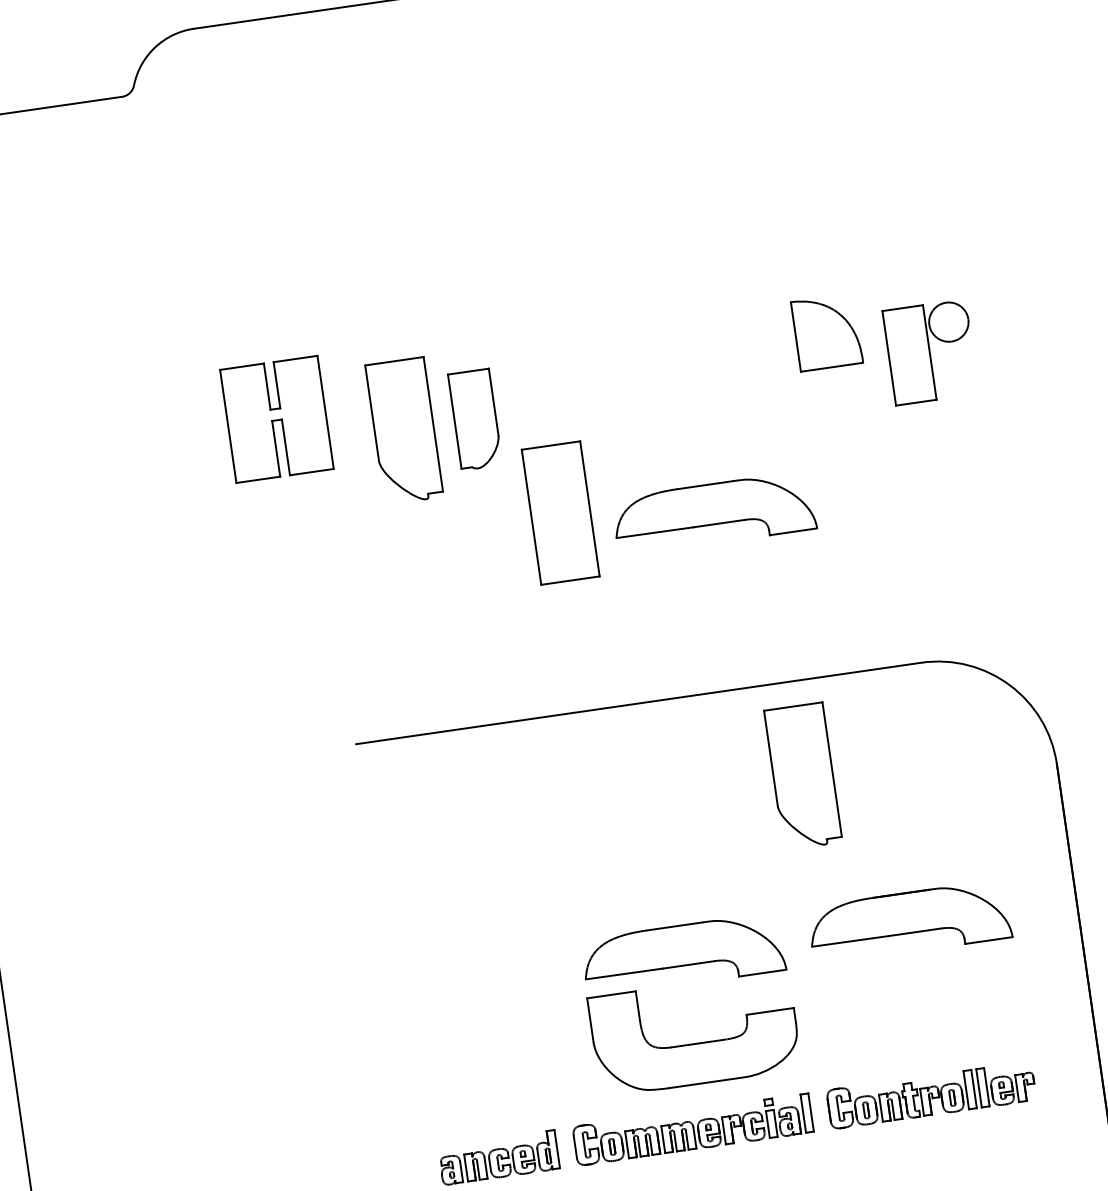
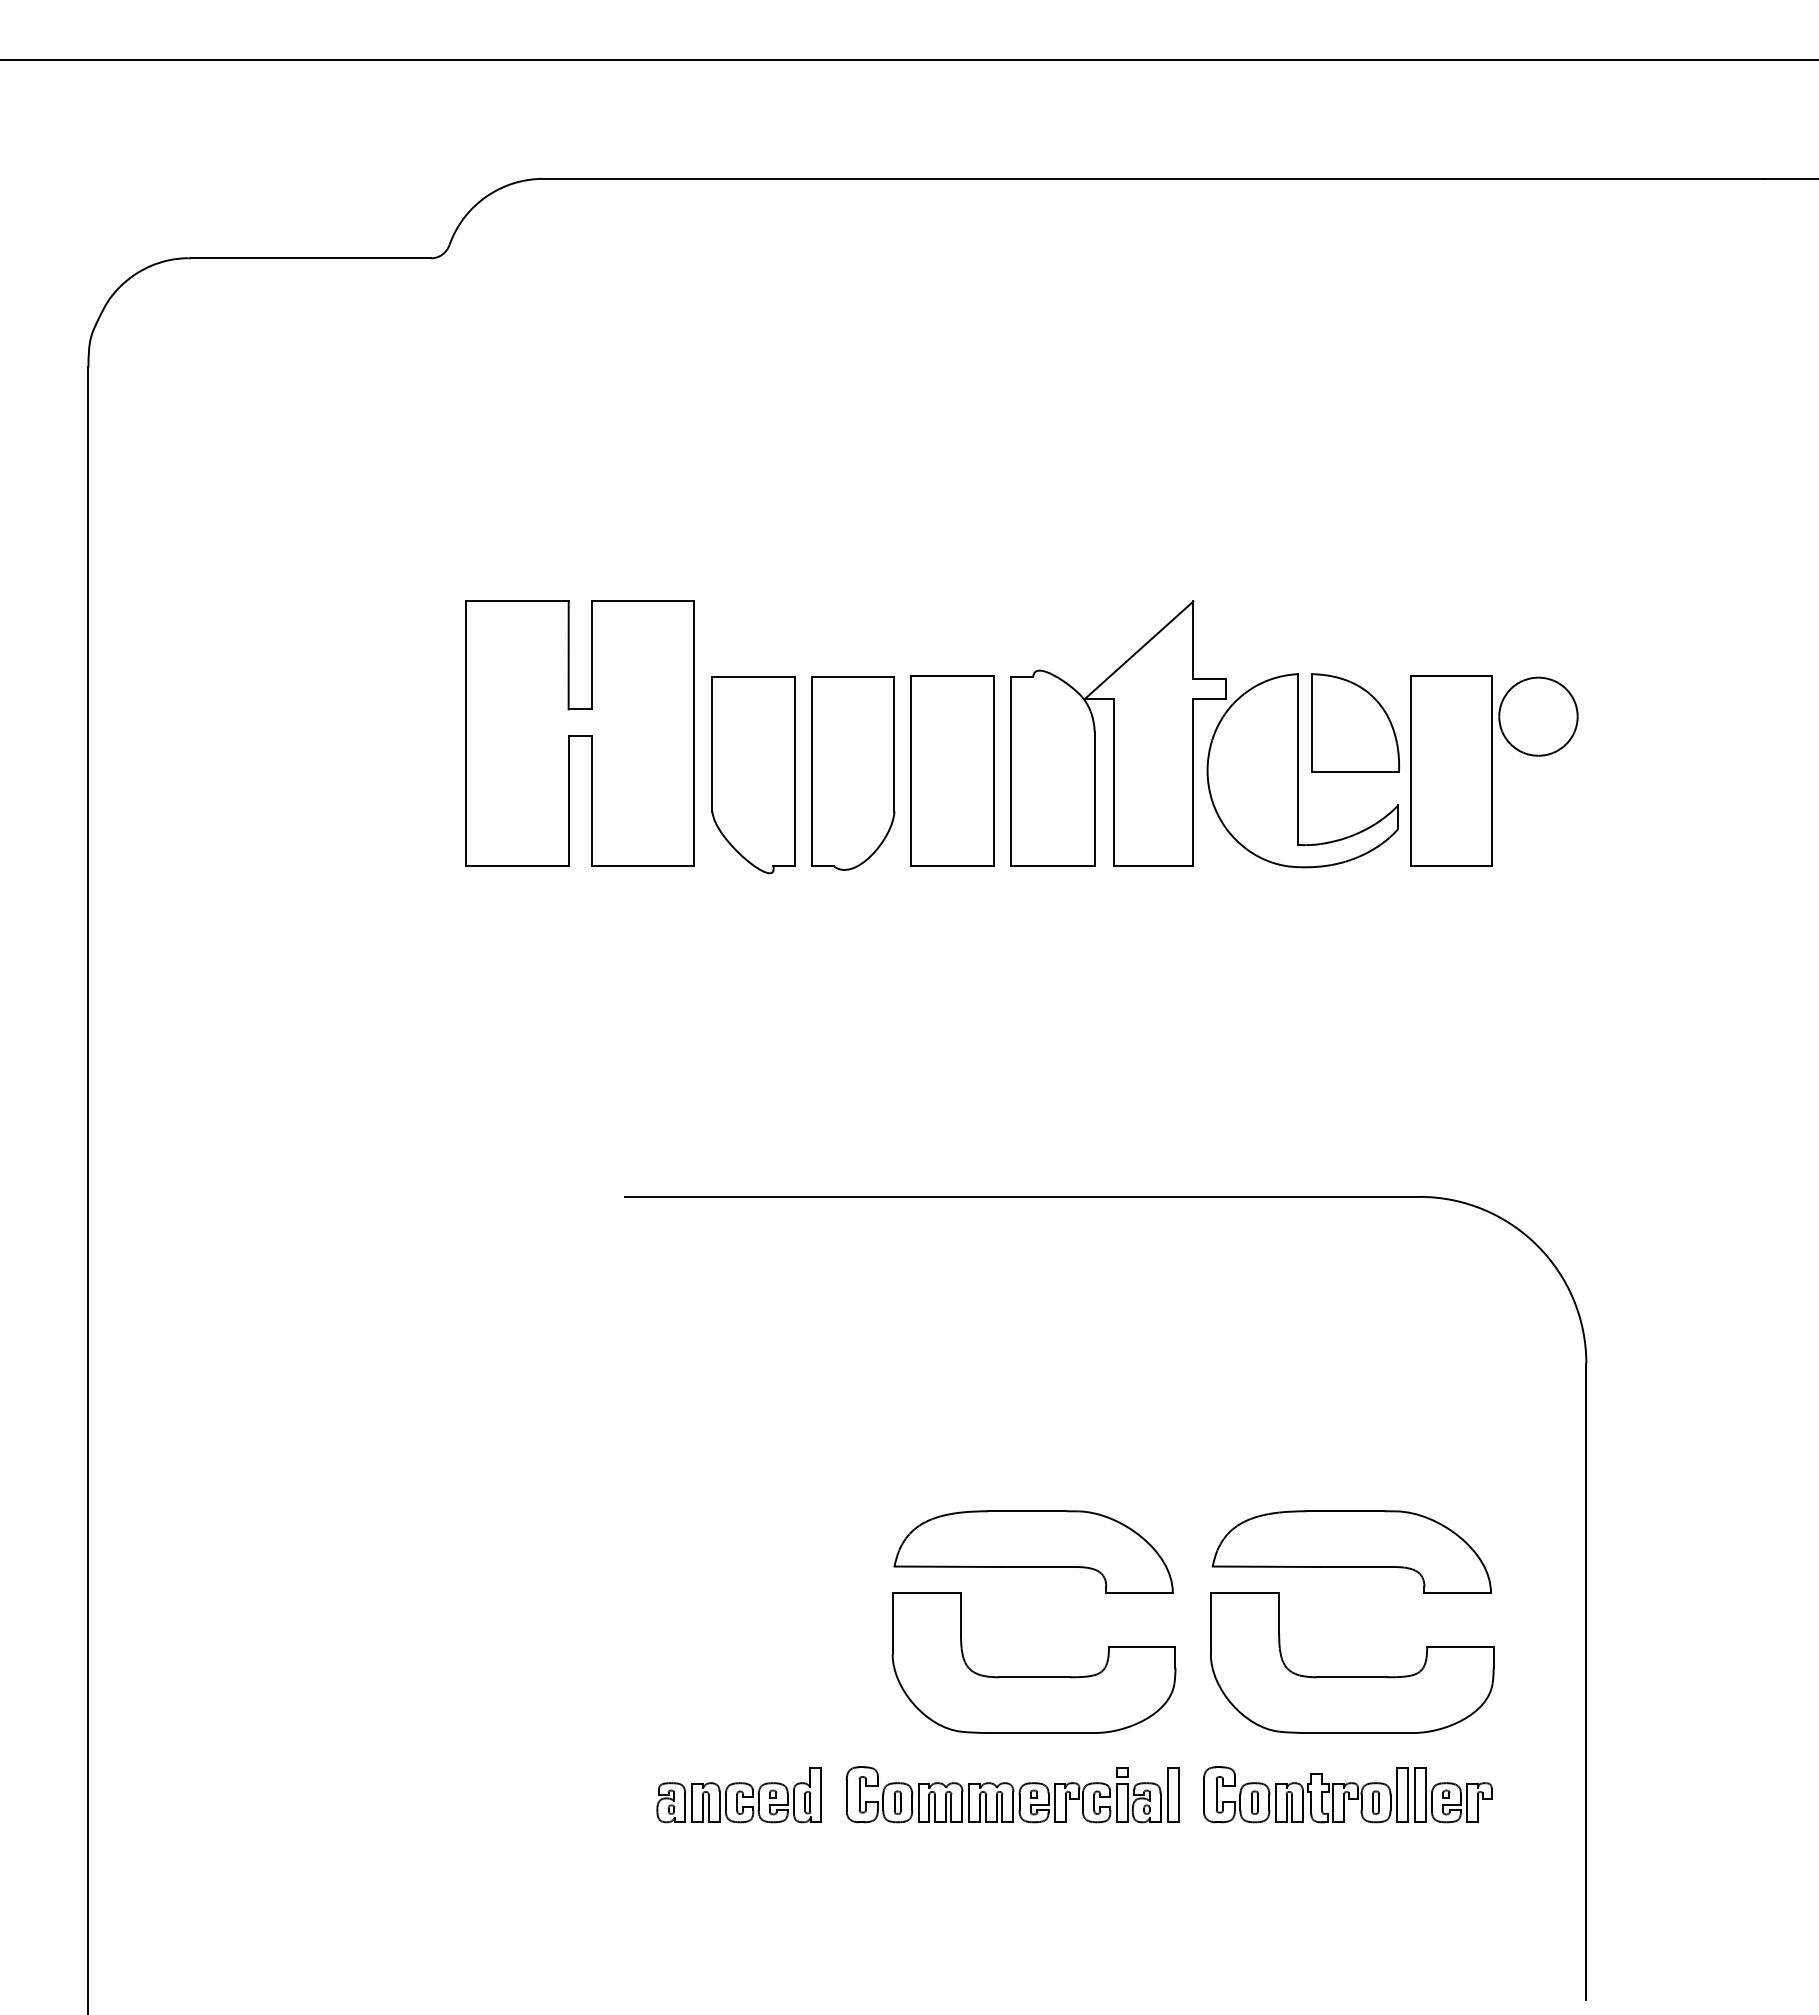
part: (930, 351) -> (1494, 770), size x1.43
part: (726, 355) -> (1212, 735), added
part: (276, 419) -> (579, 733), size x1.67
part: (475, 419) -> (853, 773), size x1.43
part: (560, 512) -> (952, 770), moved
part: (713, 513) -> (1163, 949), removed
part: (803, 776) -> (1234, 1330), removed
part: (922, 1010) -> (1352, 1676), added

